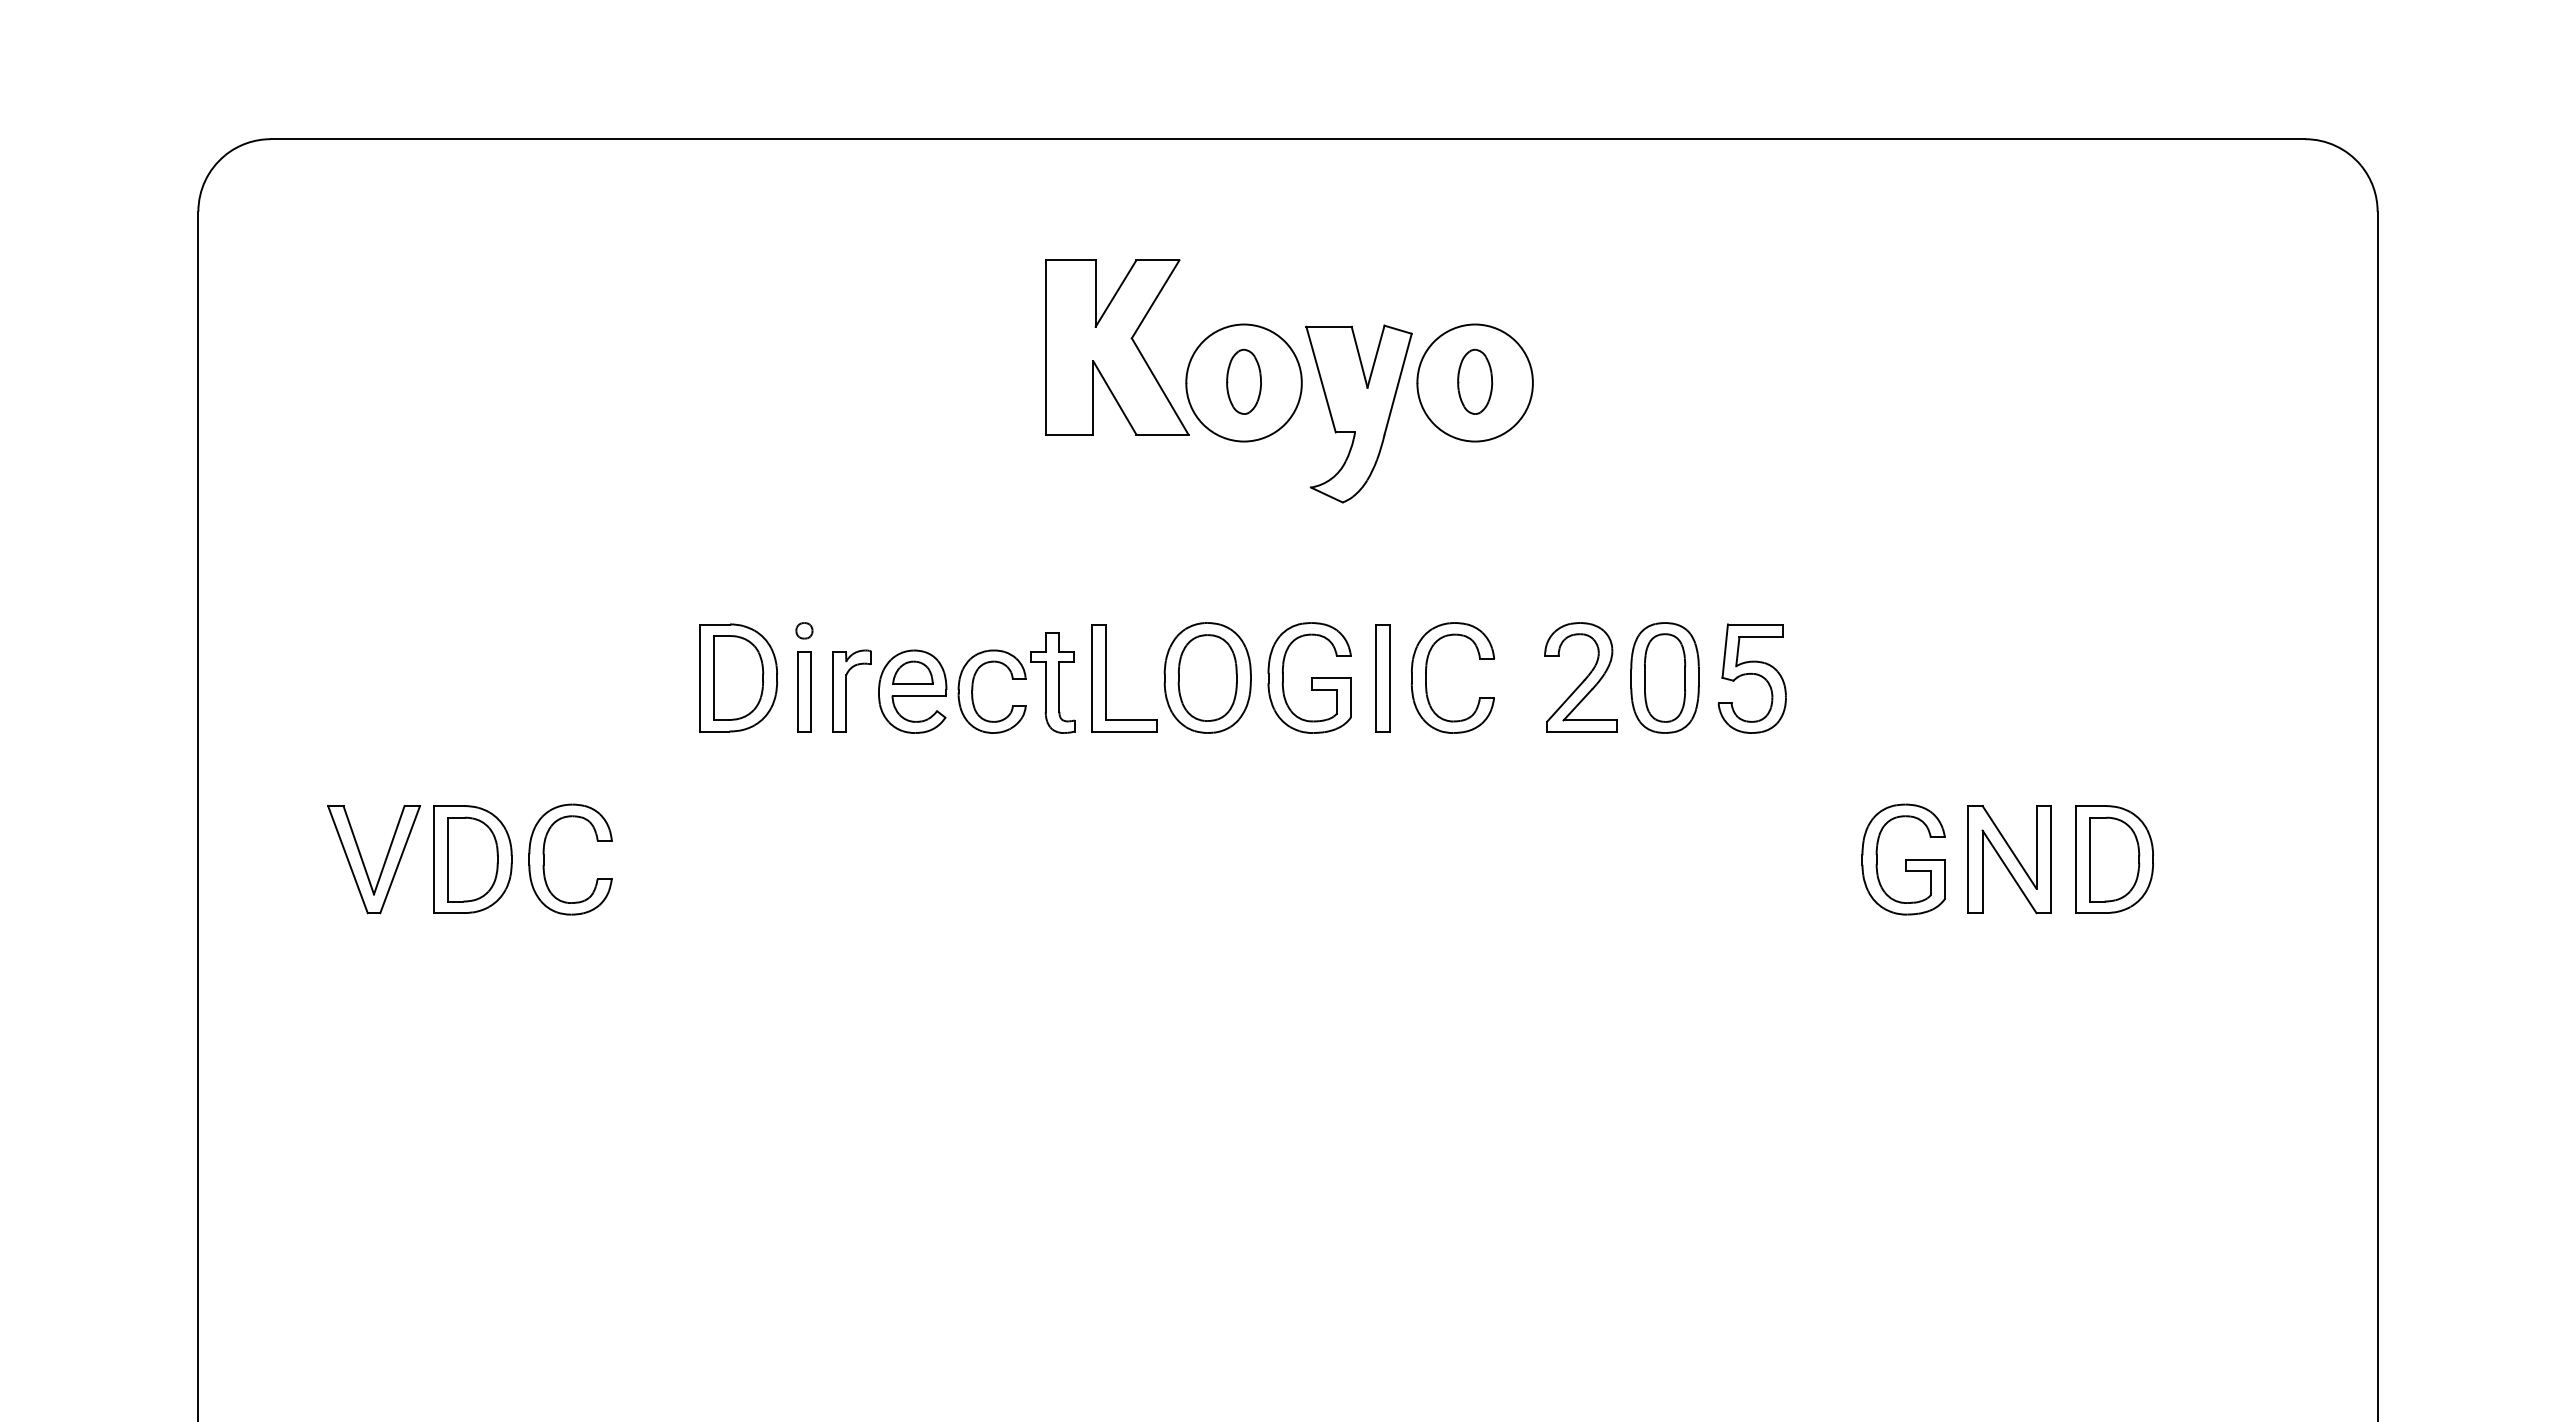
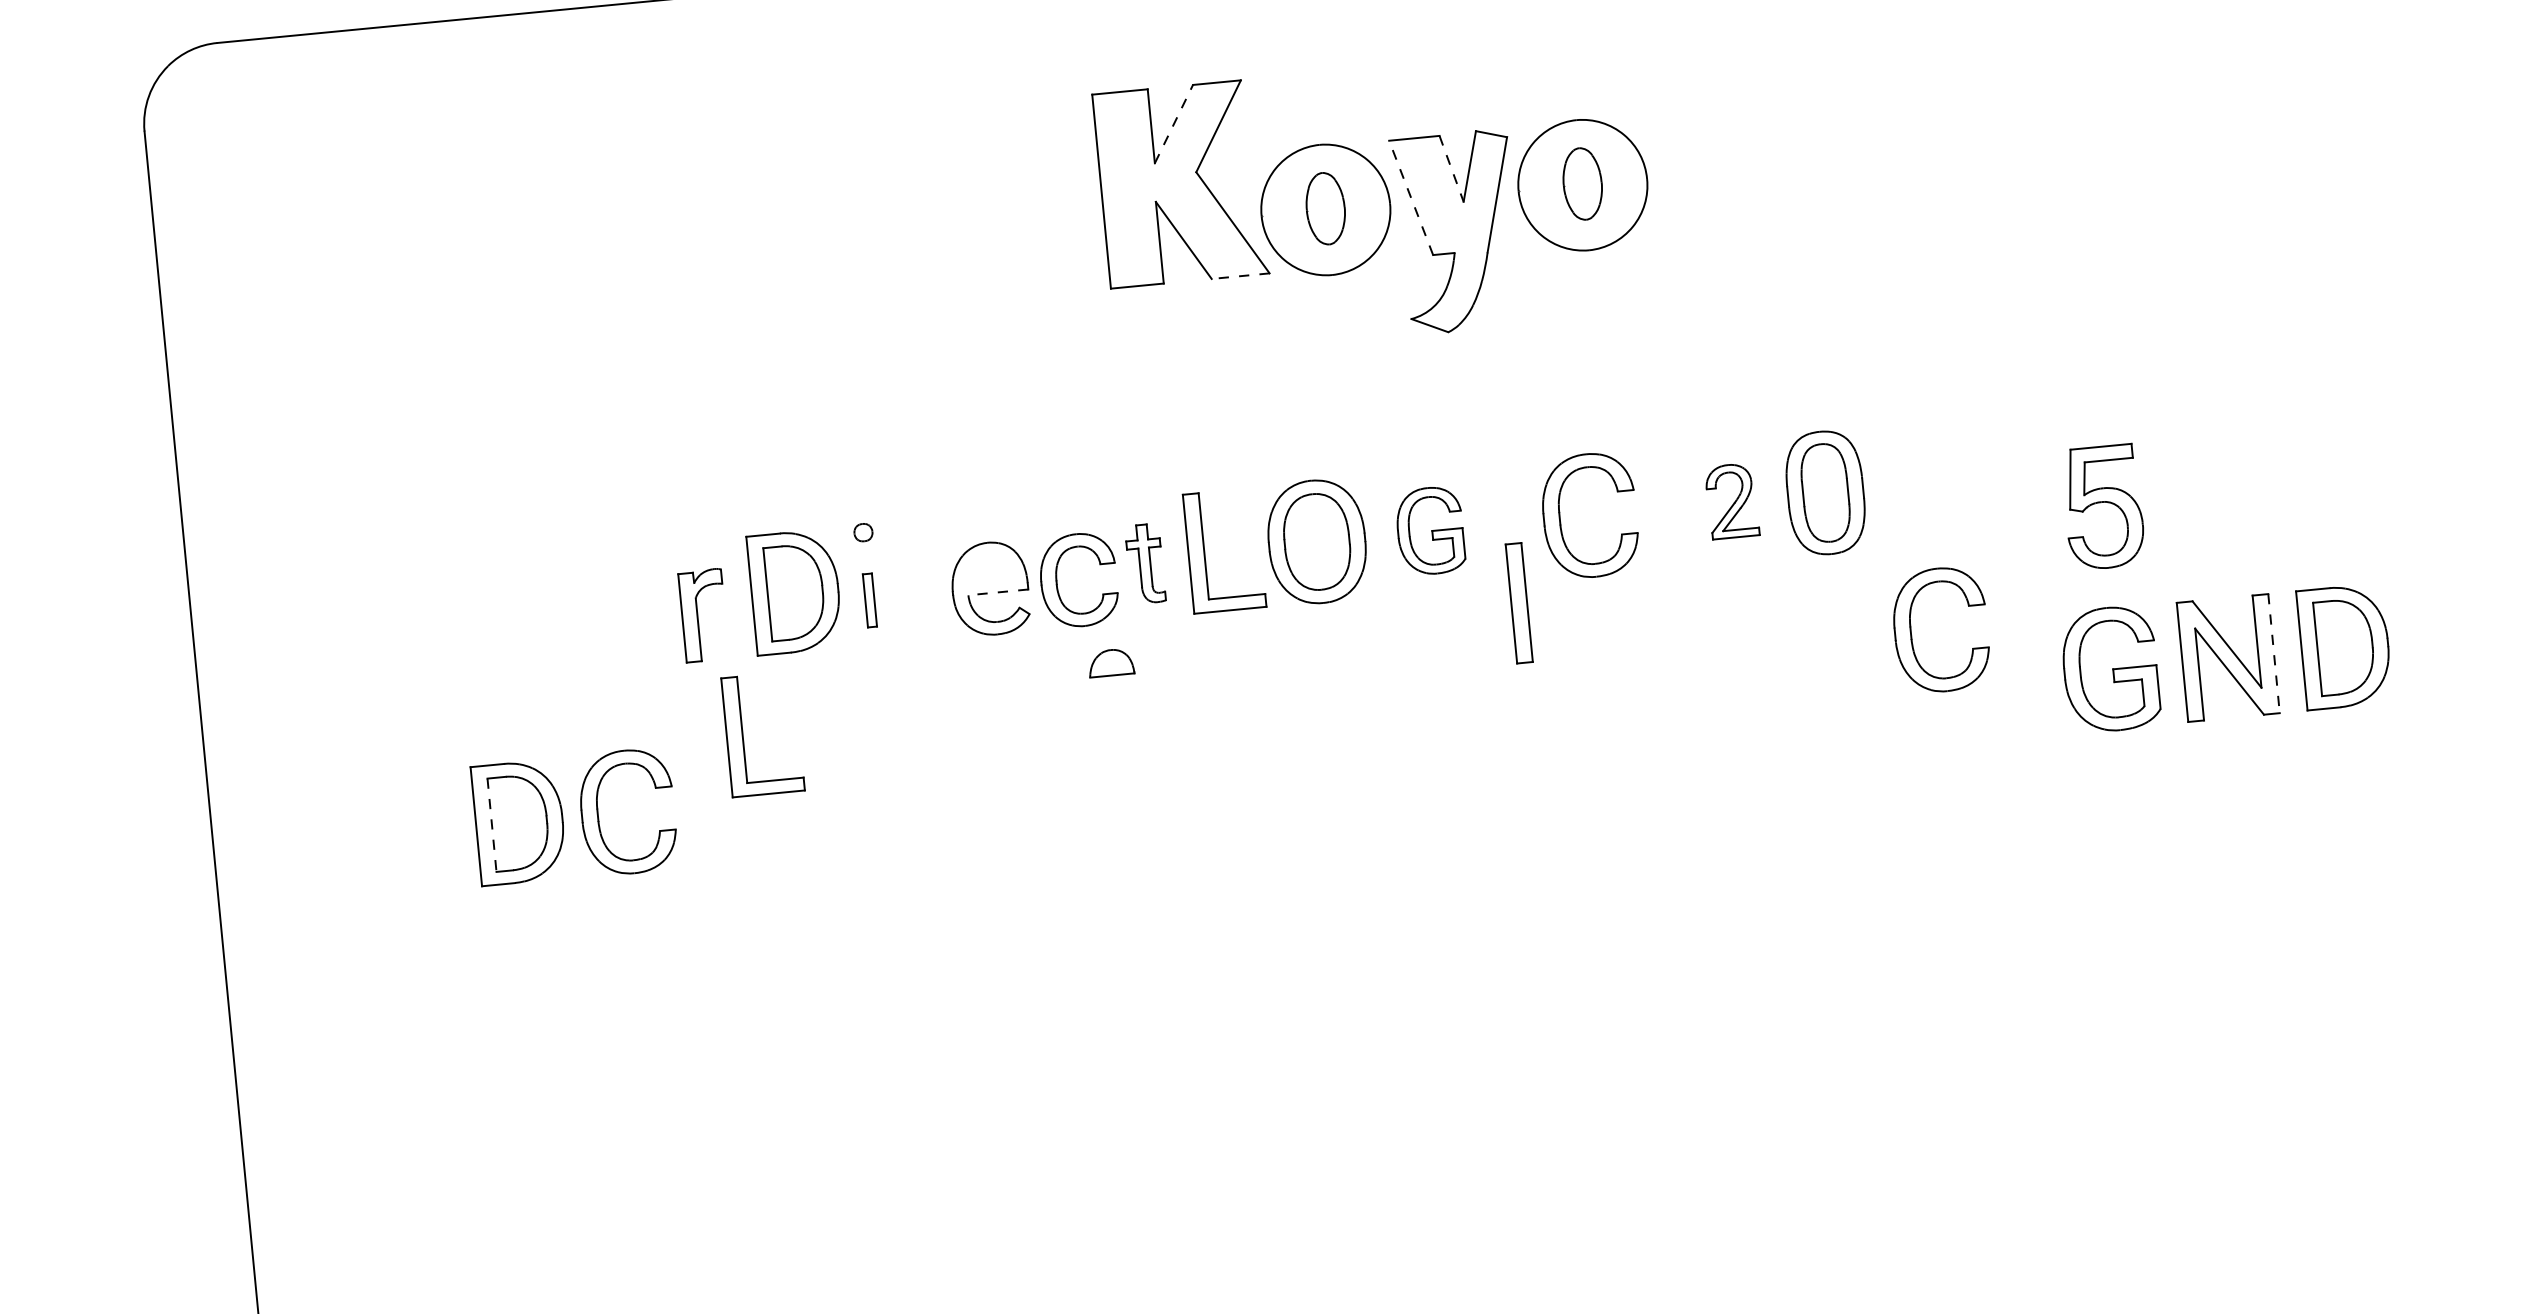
line: (1116, 293) -> (1174, 124), solid -> dashed
line: (1359, 357) -> (1451, 169), solid -> dashed
line: (1321, 379) -> (1411, 197), solid -> dashed
line: (1161, 434) -> (1239, 276), solid -> dashed
part: (912, 672) -> (1110, 662), moved
part: (1309, 677) -> (1430, 530), size x0.7
part: (1580, 677) -> (1731, 501), size x0.6
part: (1382, 678) -> (1519, 603), moved
part: (1751, 678) -> (2102, 507), moved
part: (1052, 682) -> (1144, 563), size x0.7
part: (851, 690) -> (703, 615), moved
part: (804, 691) -> (870, 600), size x0.6
line: (919, 695) -> (998, 592), solid -> dashed
part: (679, 802) -> (742, 736), added
part: (1729, 809) -> (1911, 632), added
line: (448, 859) -> (492, 825), solid -> dashed
line: (2050, 859) -> (2273, 653), solid -> dashed
part: (364, 863) -> (399, 838), removed

